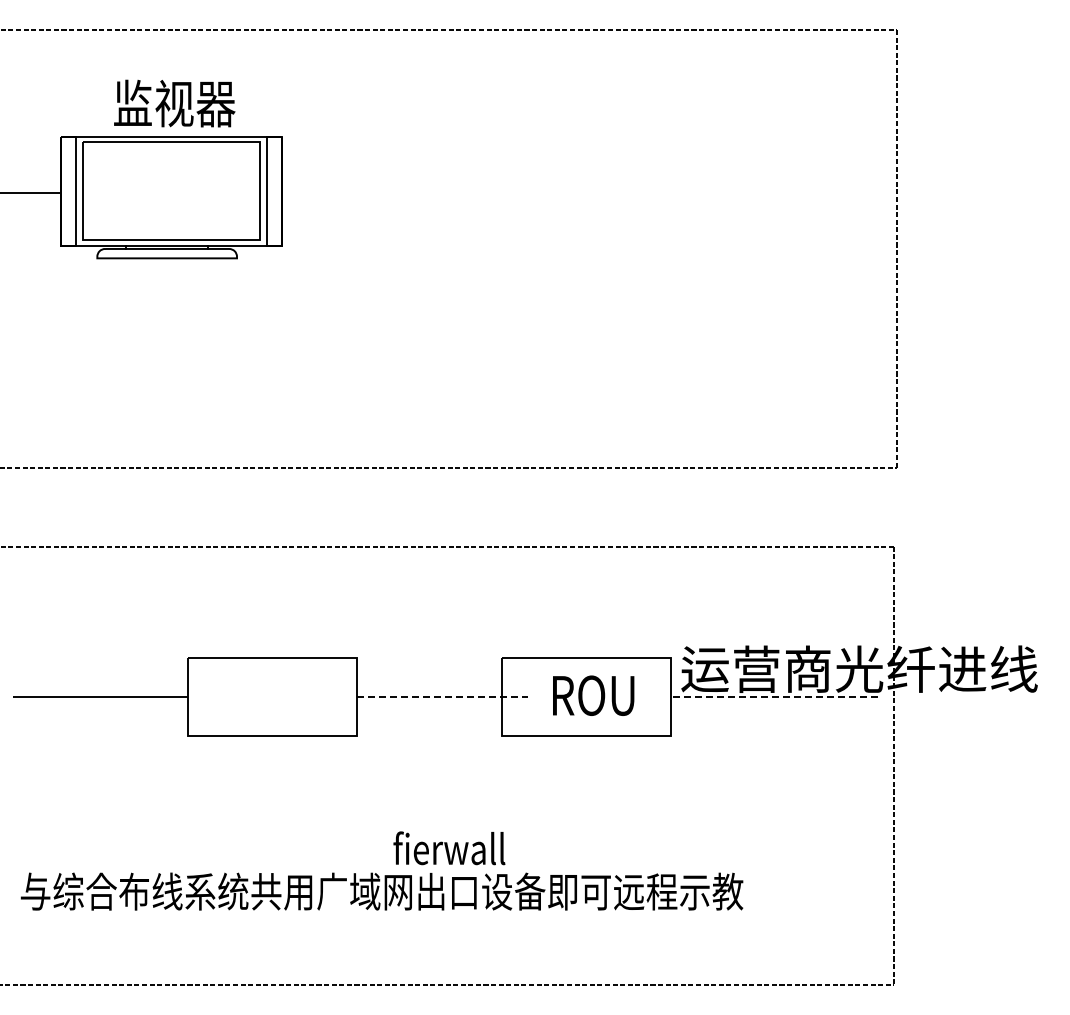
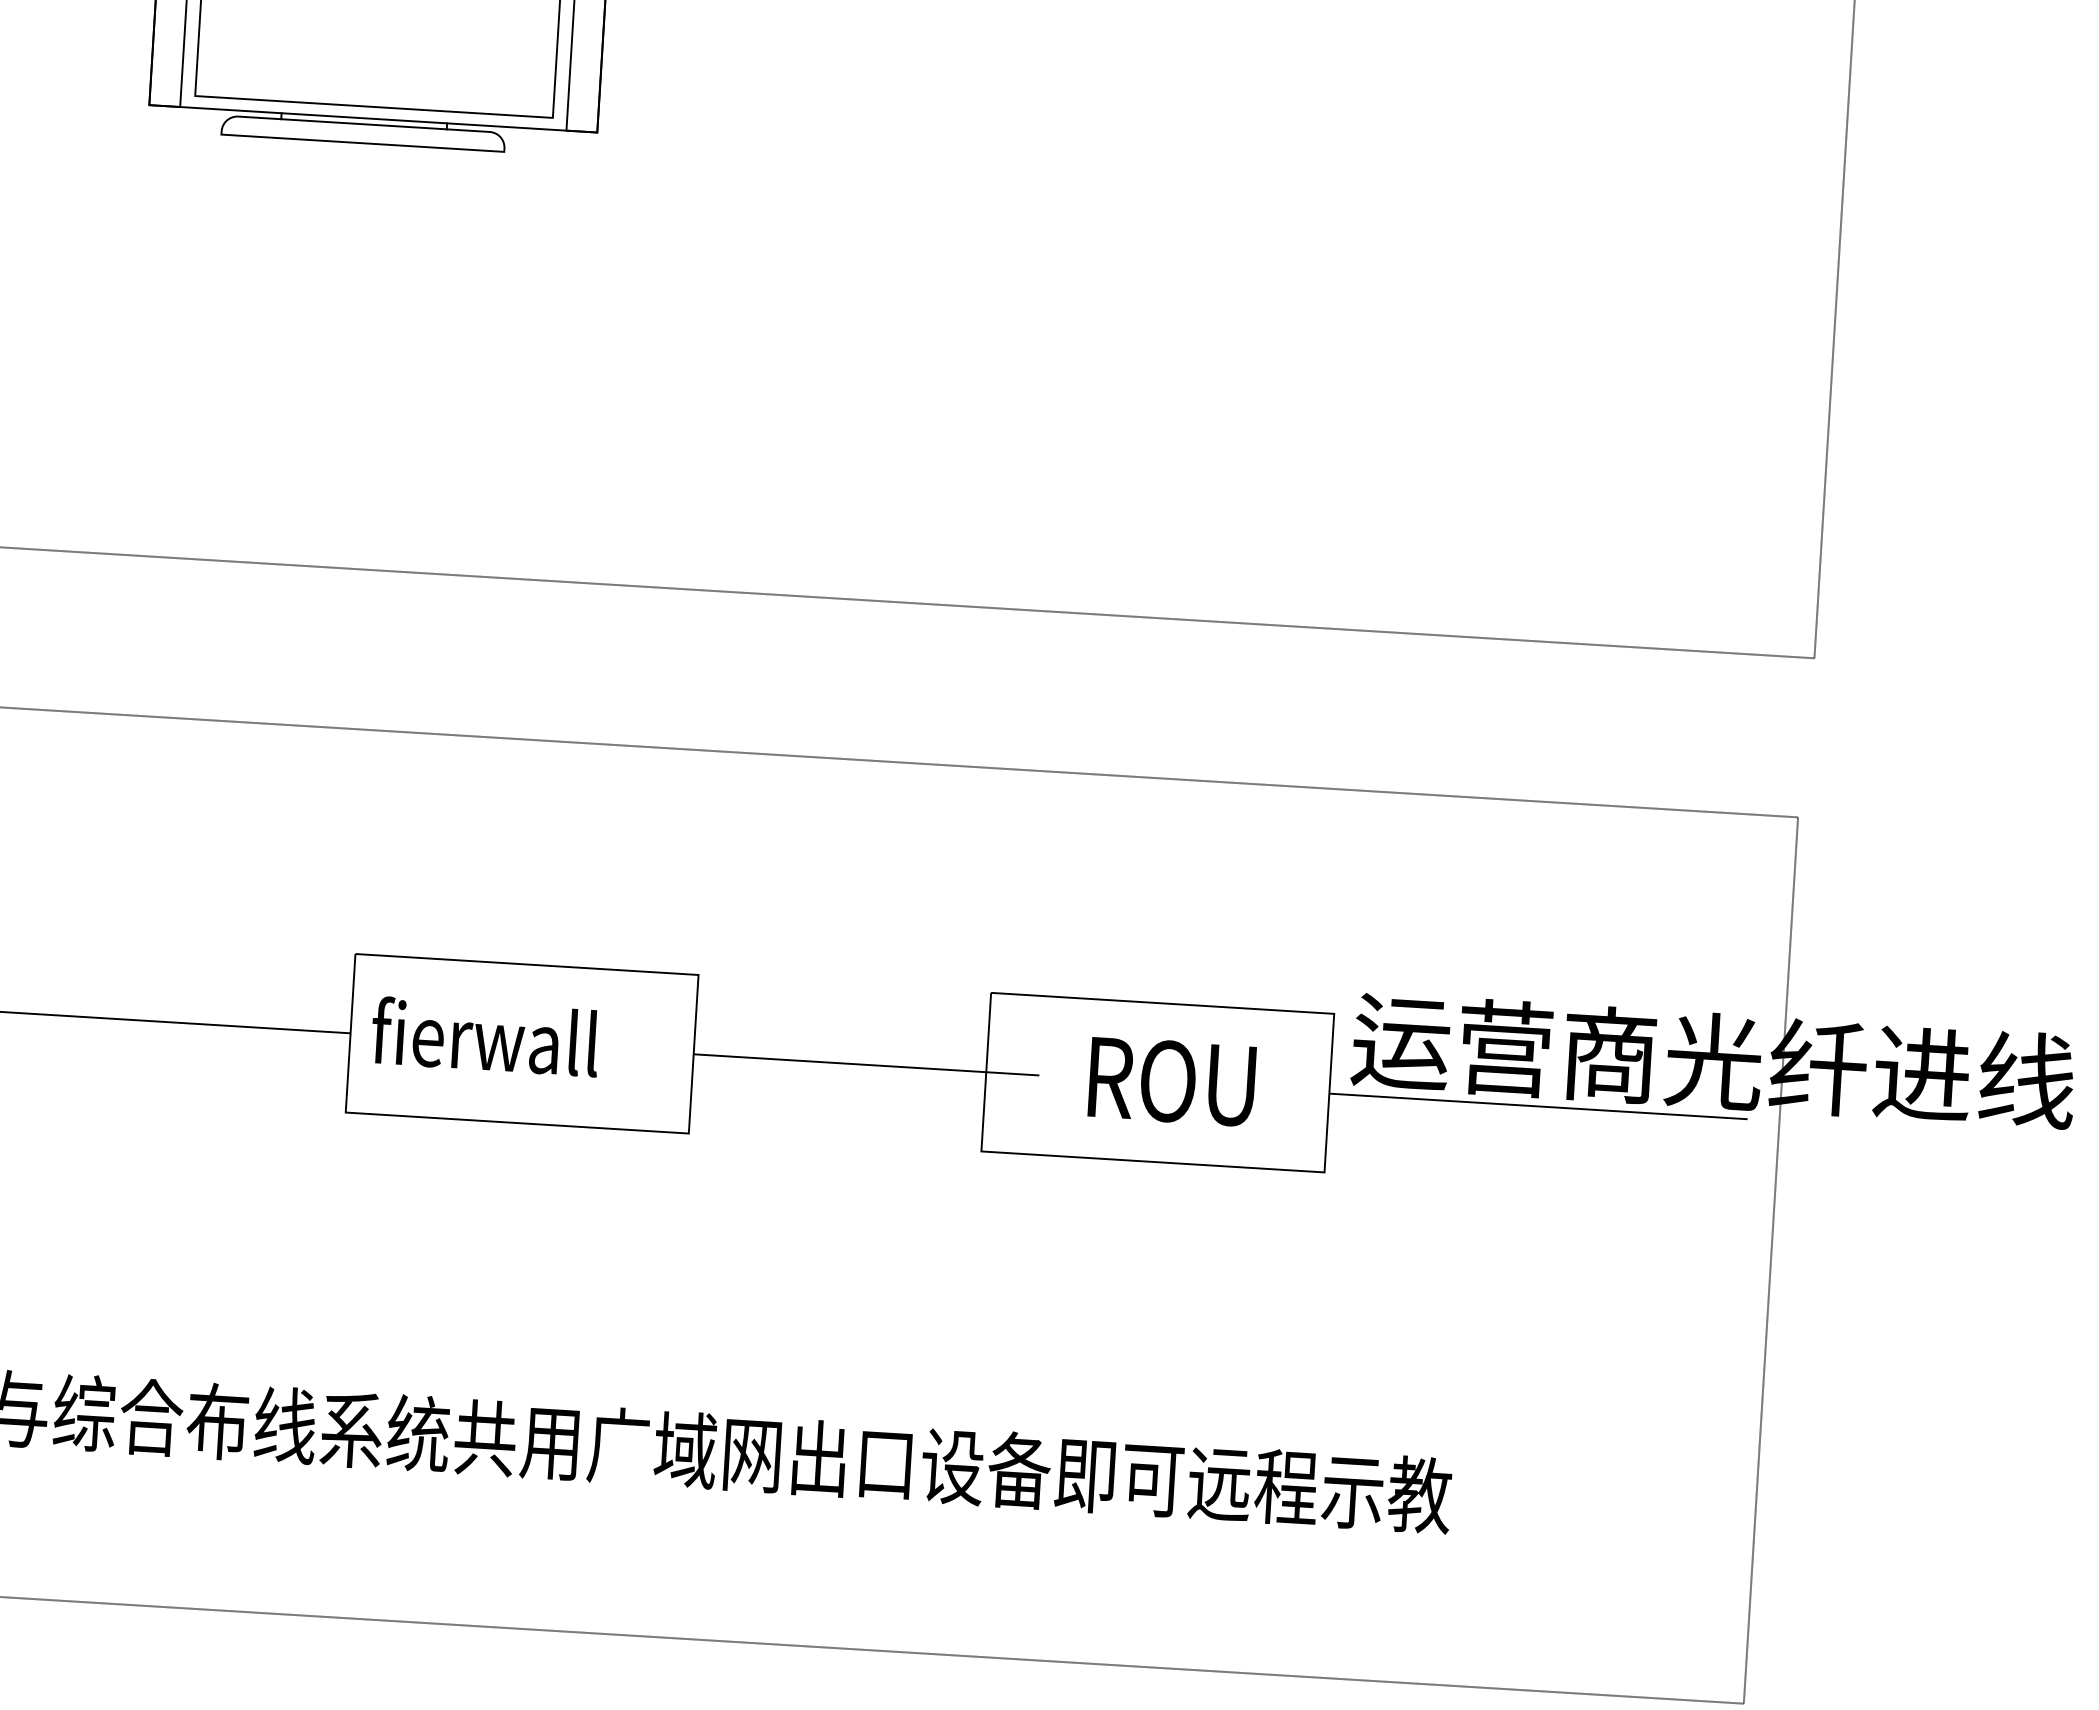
line: (443, 696) -> (868, 1064), dashed -> solid
line: (774, 696) -> (1538, 1105), dashed -> solid
text: (449, 848) -> (485, 1037), moved

